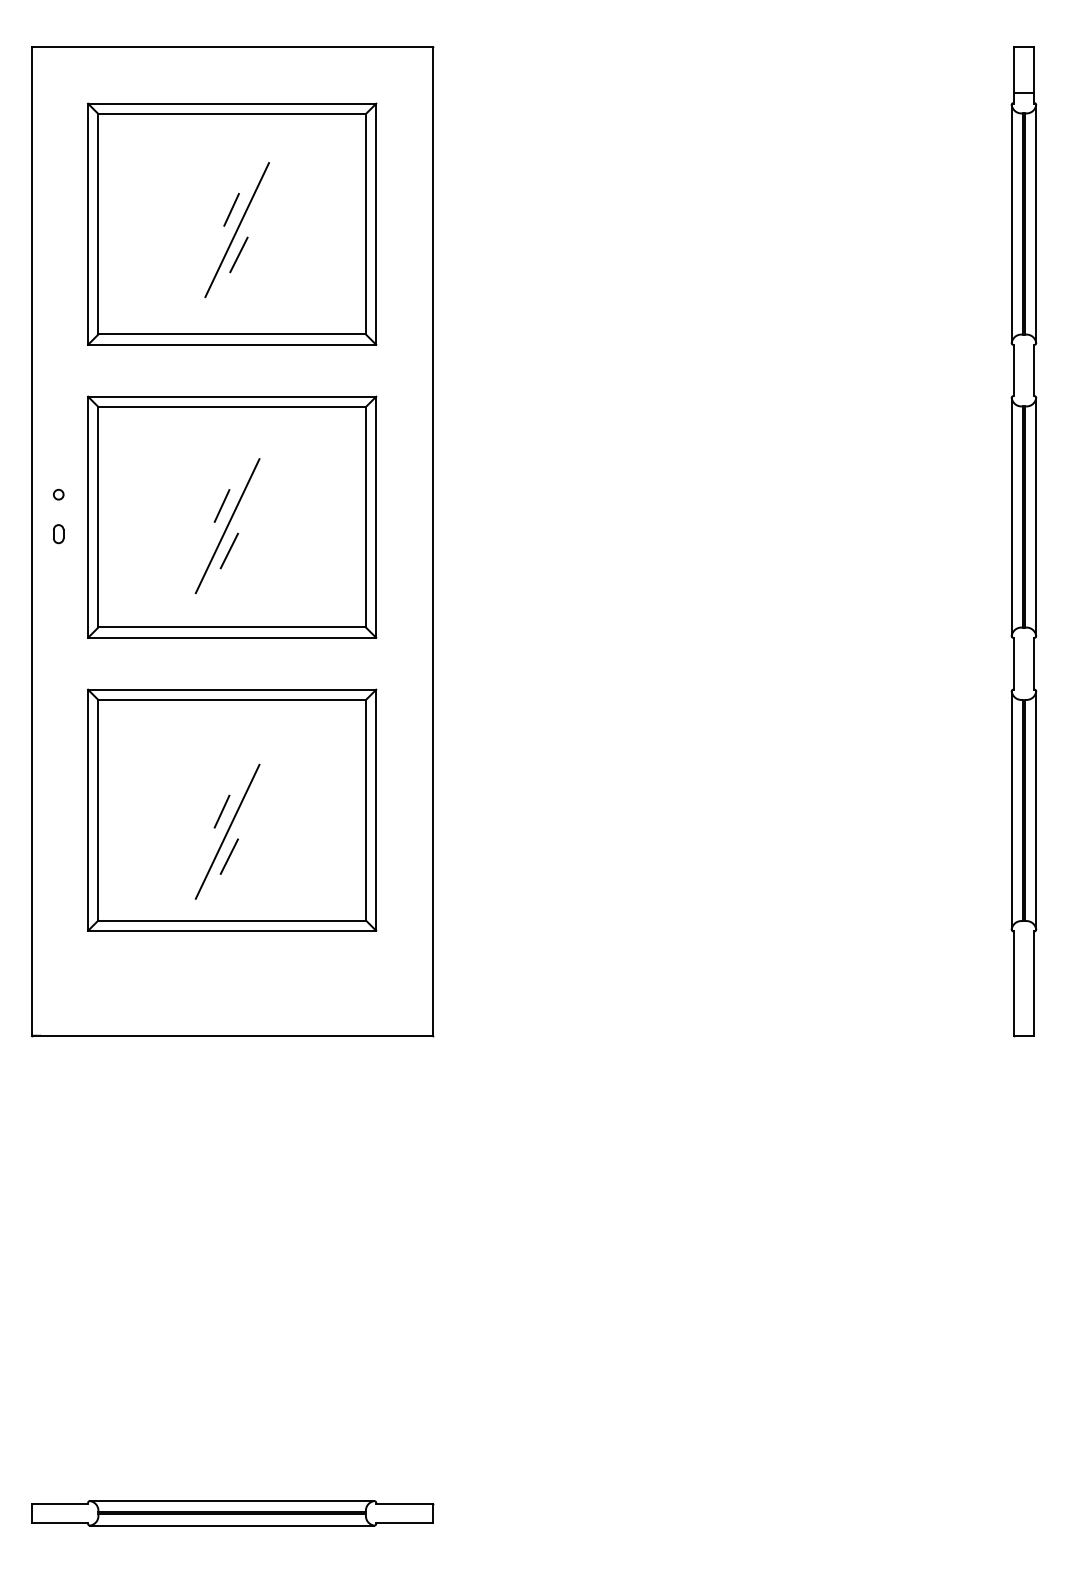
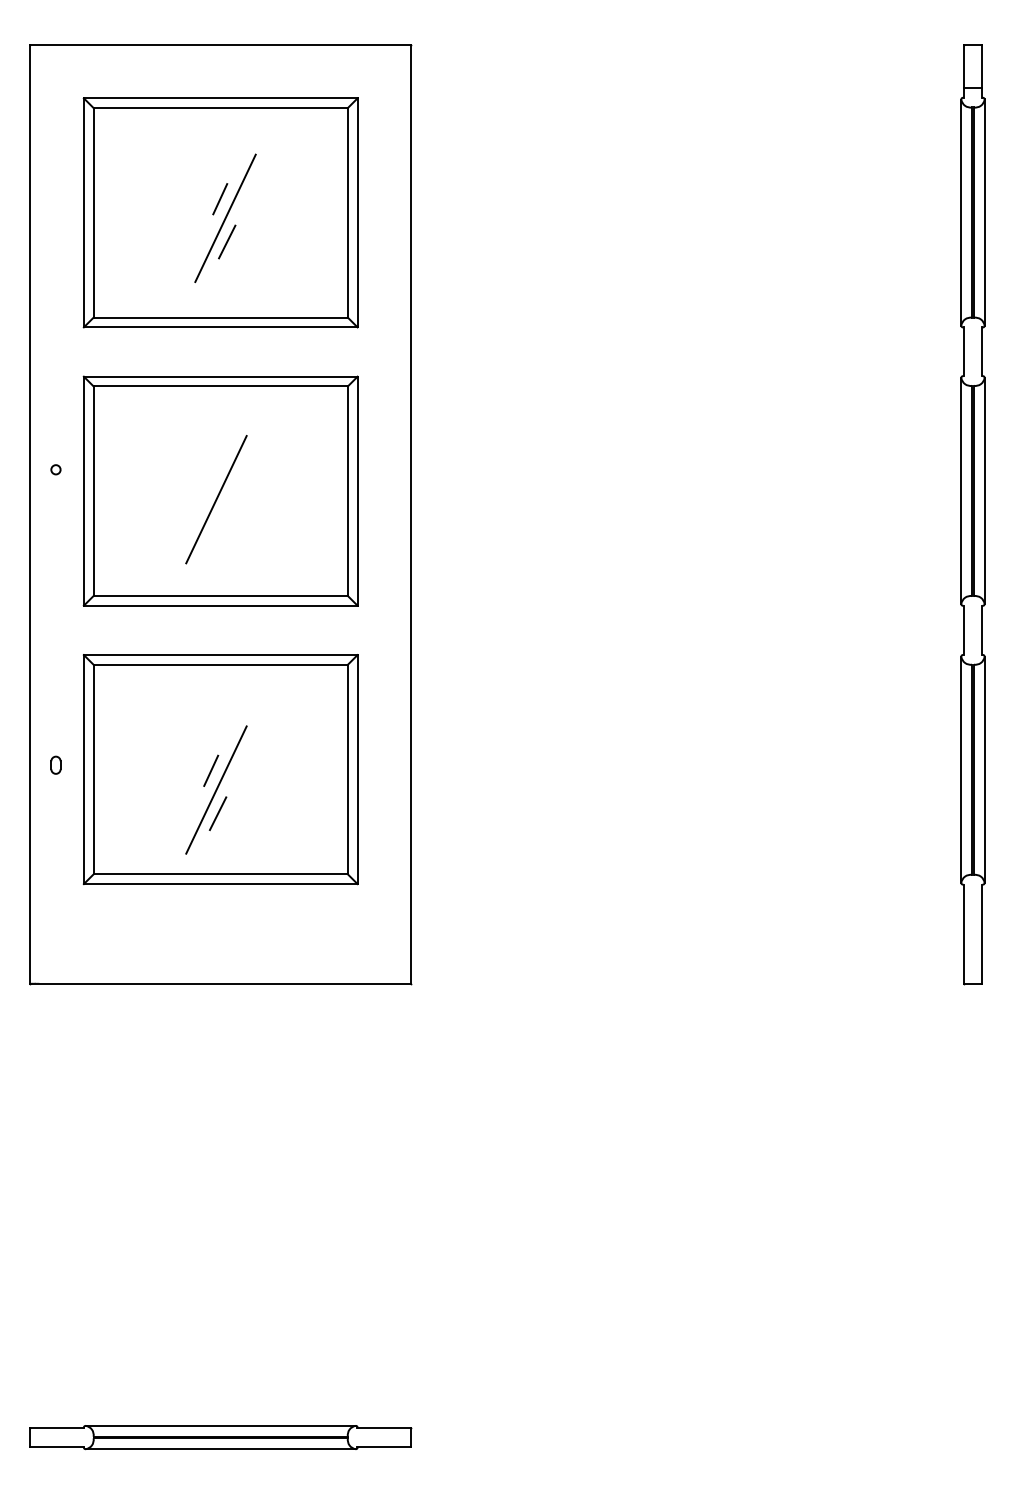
line: (222, 505) -> (211, 480), removed
part: (58, 533) -> (55, 764), moved
line: (228, 550) -> (217, 522), removed

